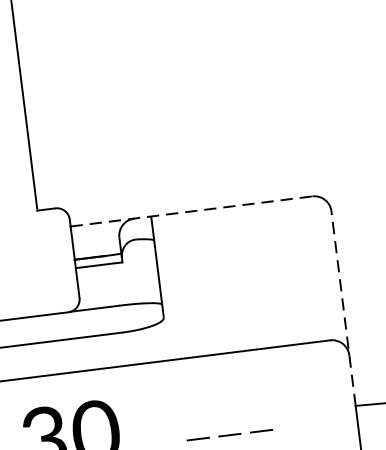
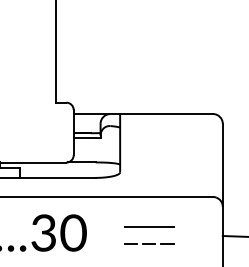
line: (191, 212) -> (143, 114), dashed -> solid
line: (342, 307) -> (222, 179), dashed -> solid
line: (226, 405) -> (149, 226), added

